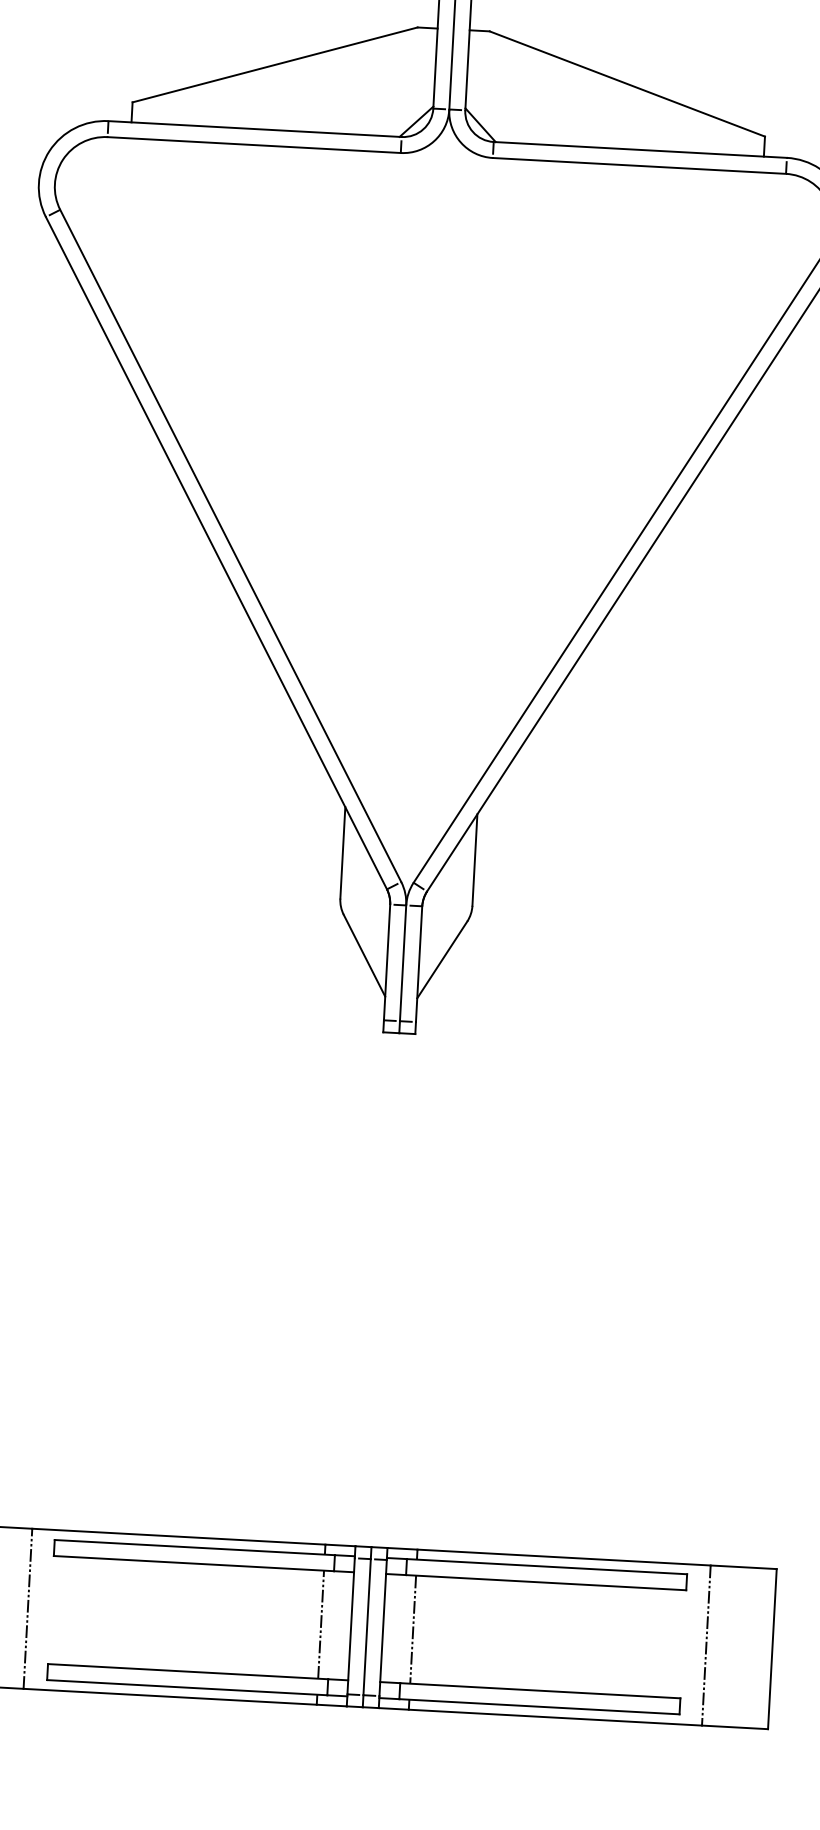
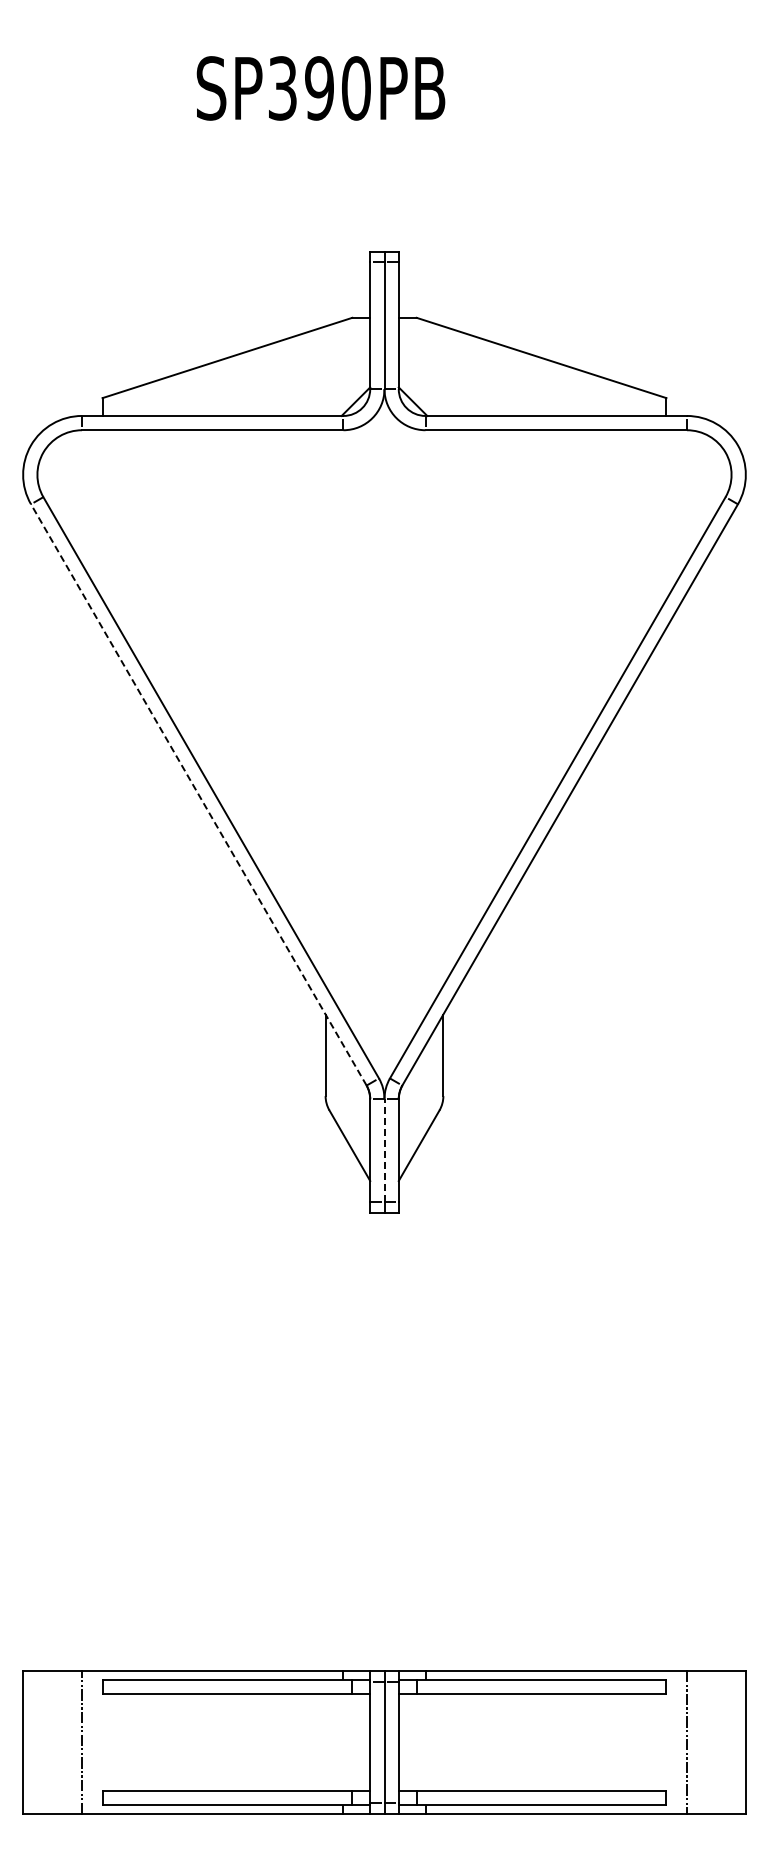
line: (216, 552) -> (198, 794), solid -> dashed
line: (403, 963) -> (384, 1150), solid -> dashed
line: (321, 1624) -> (343, 1742), removed
line: (413, 1629) -> (425, 1742), removed

